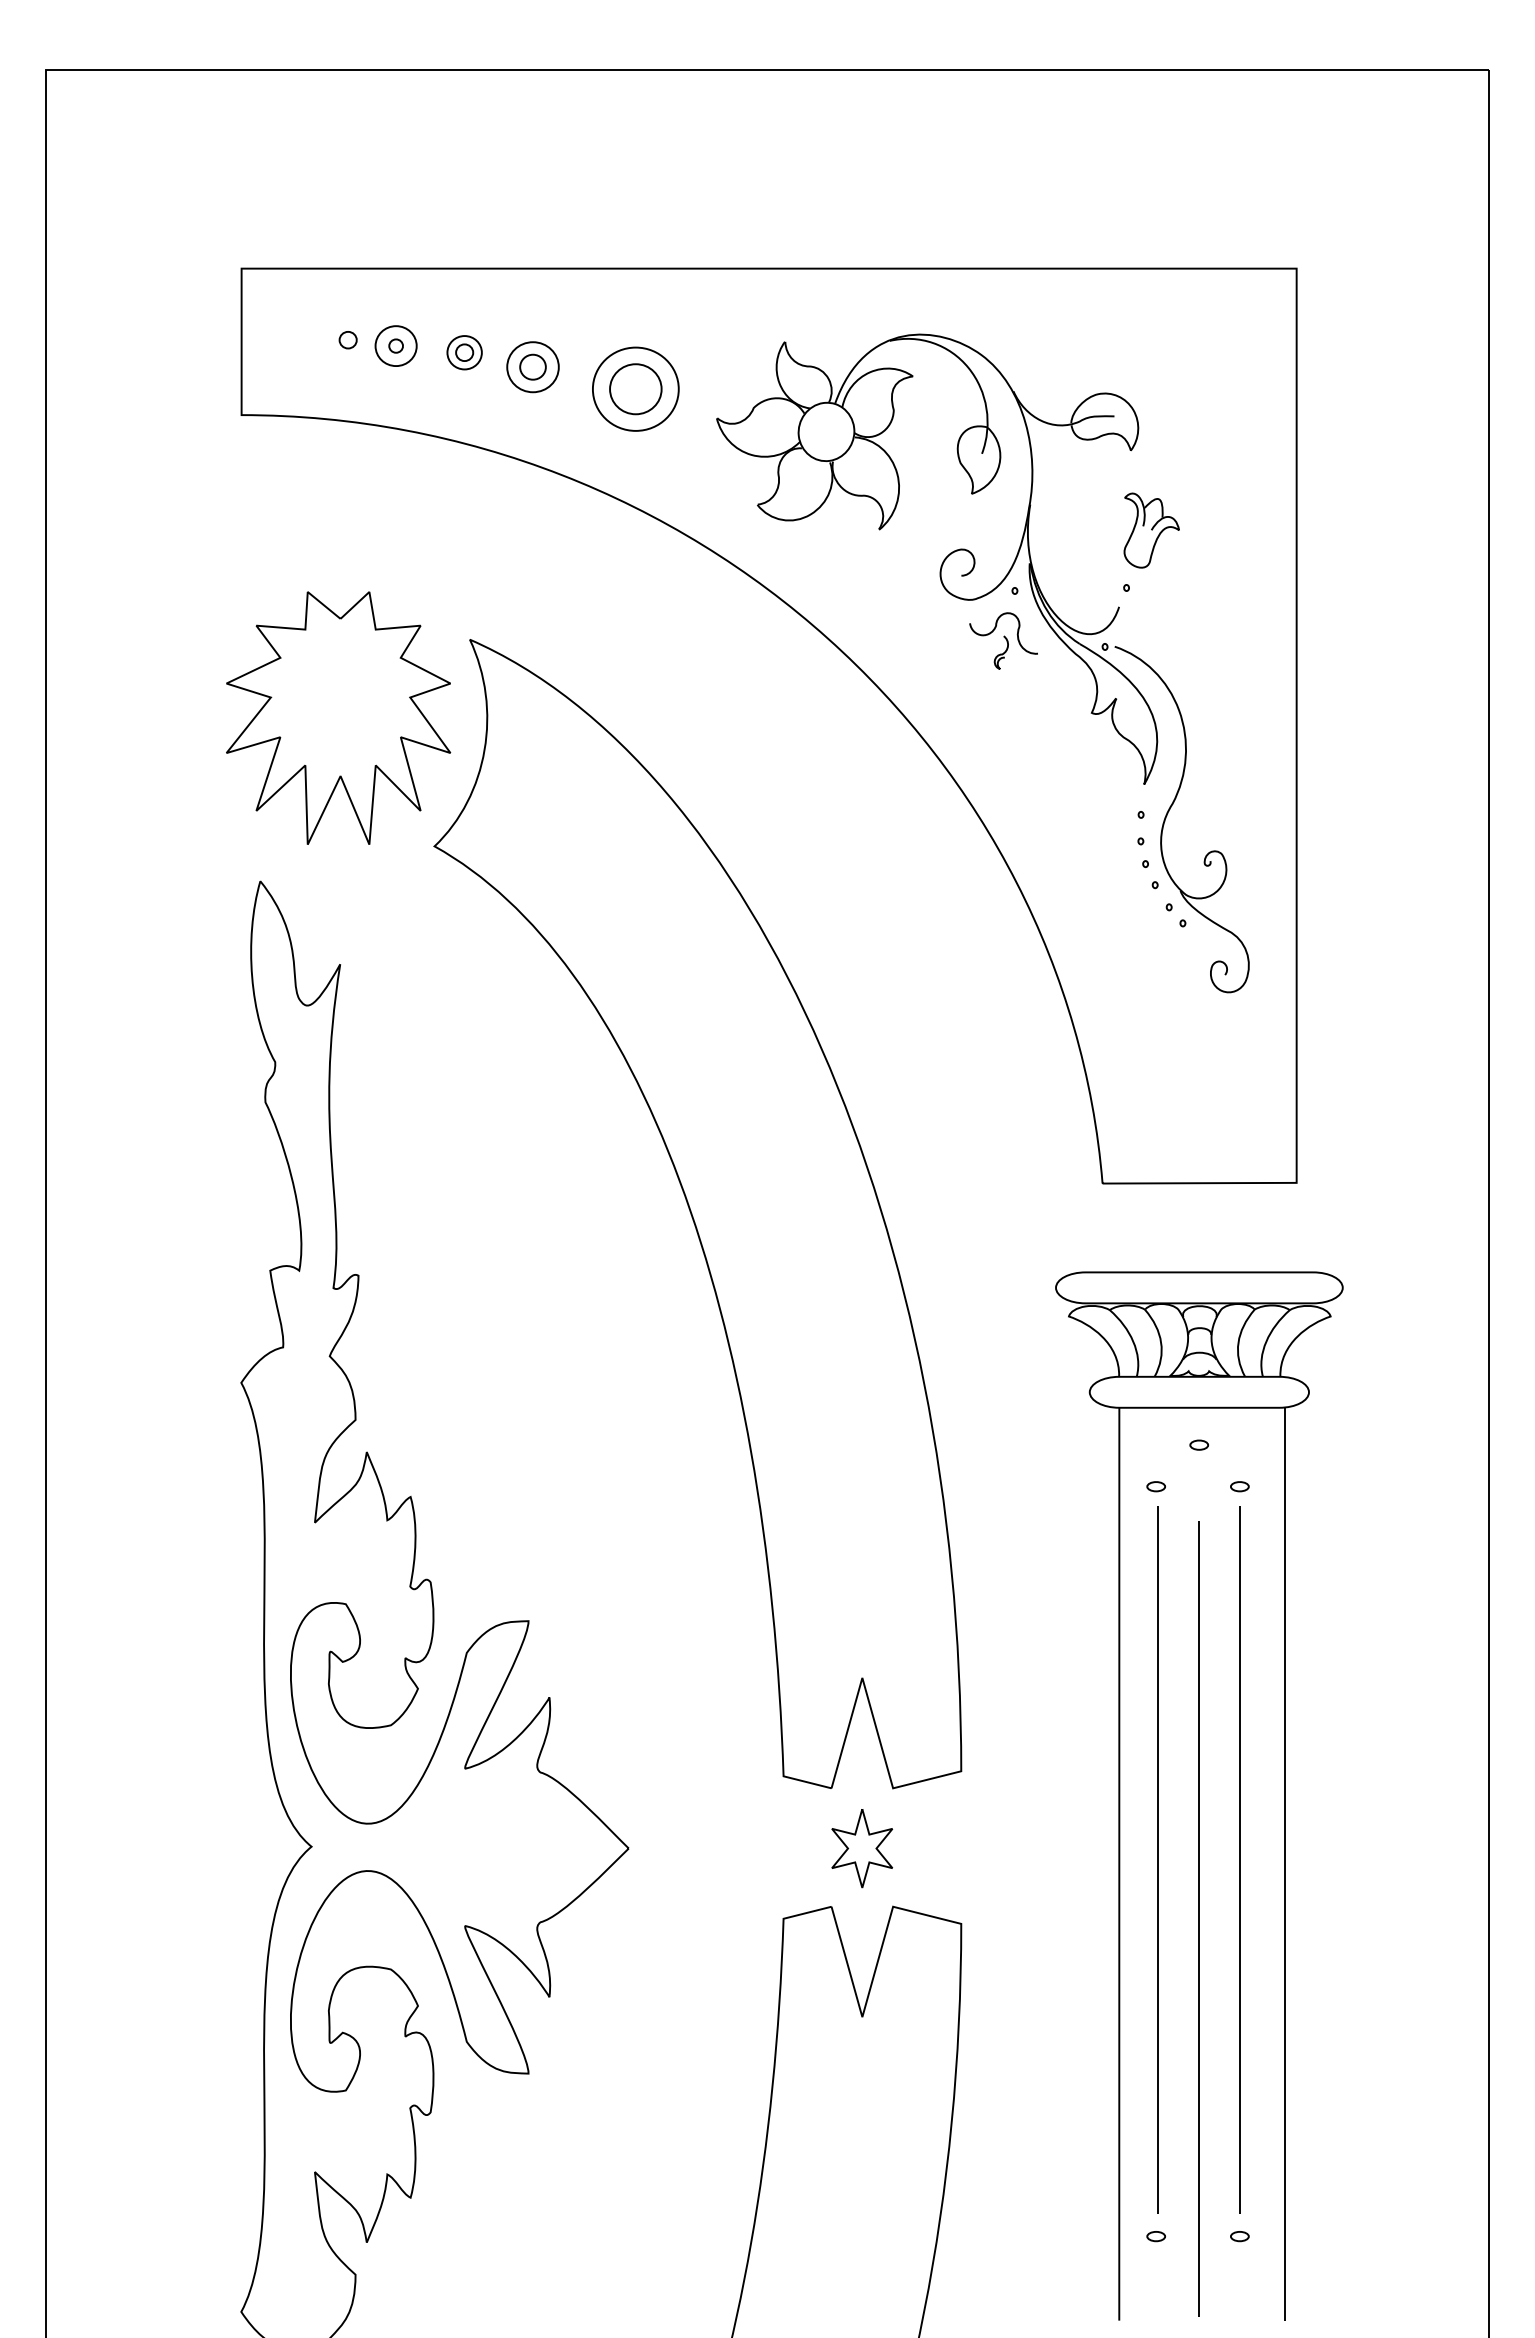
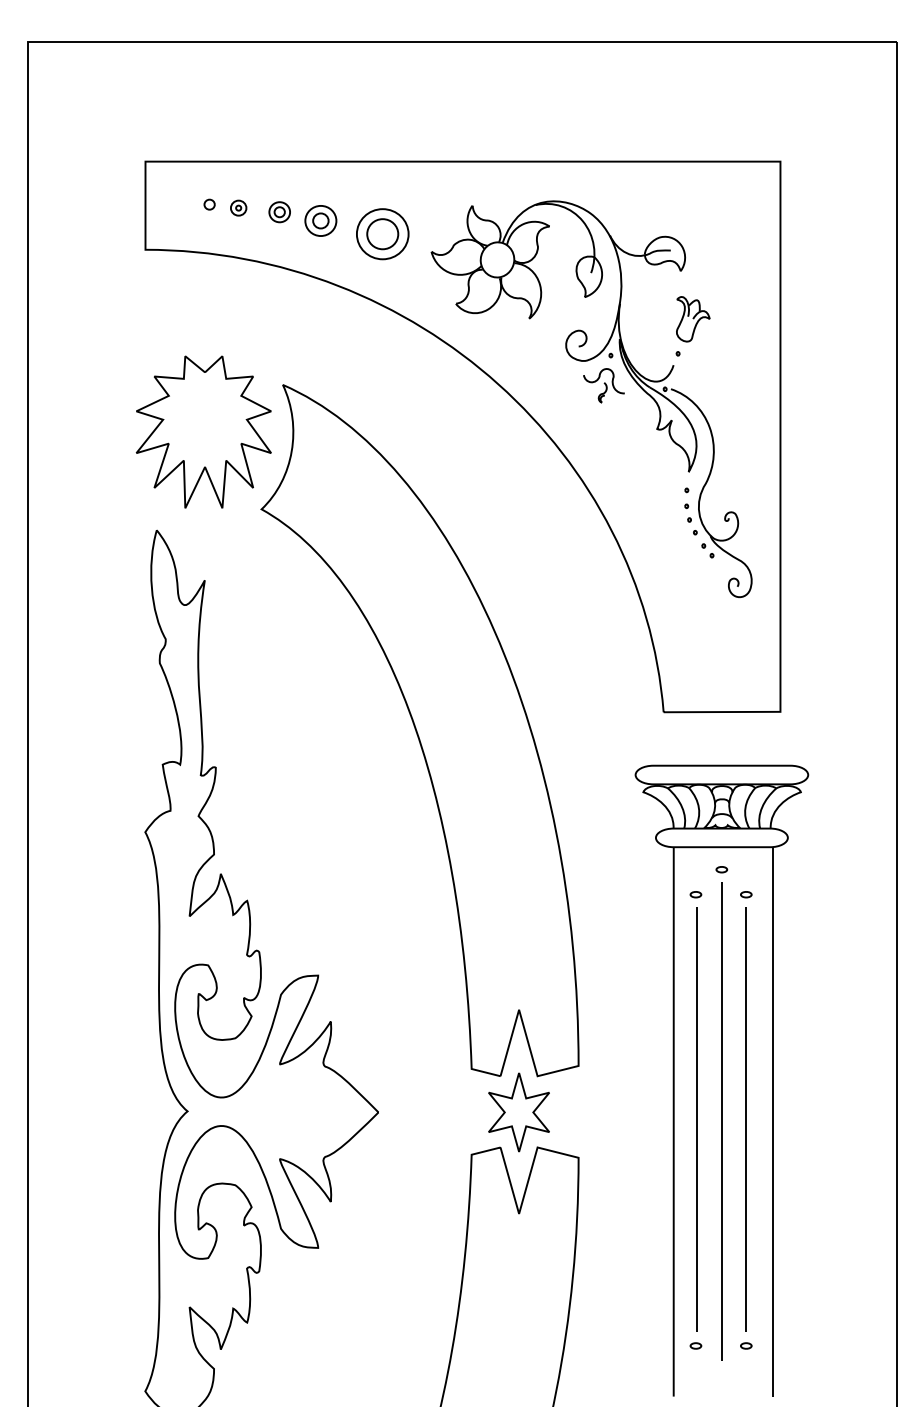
part: (396, 344) -> (238, 207), size x0.62
part: (861, 1848) -> (518, 1112), size x1.67
line: (1198, 1918) -> (721, 1121), moved

